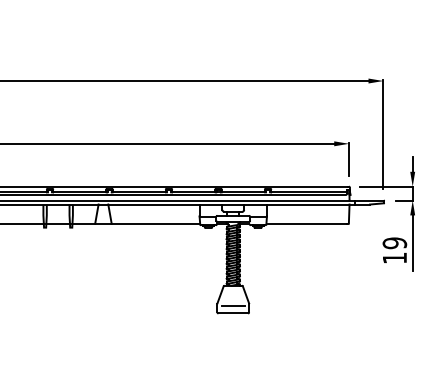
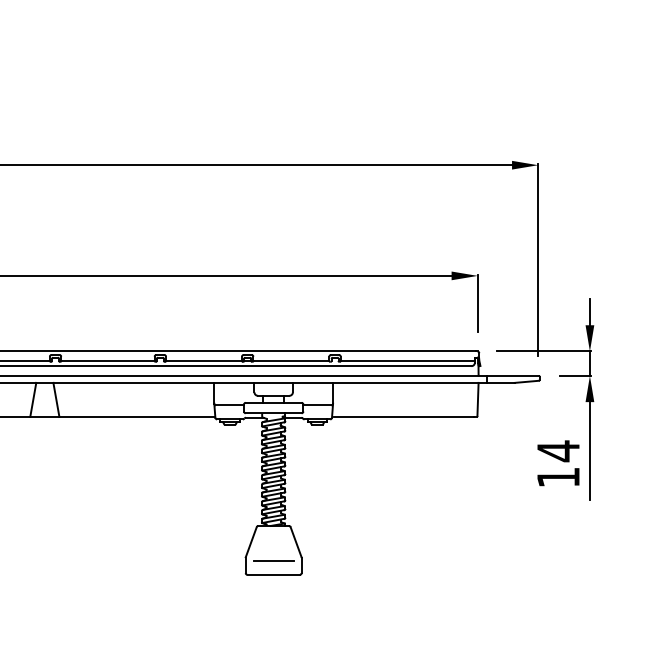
text: (394, 243) -> (557, 451), 19 -> 14

